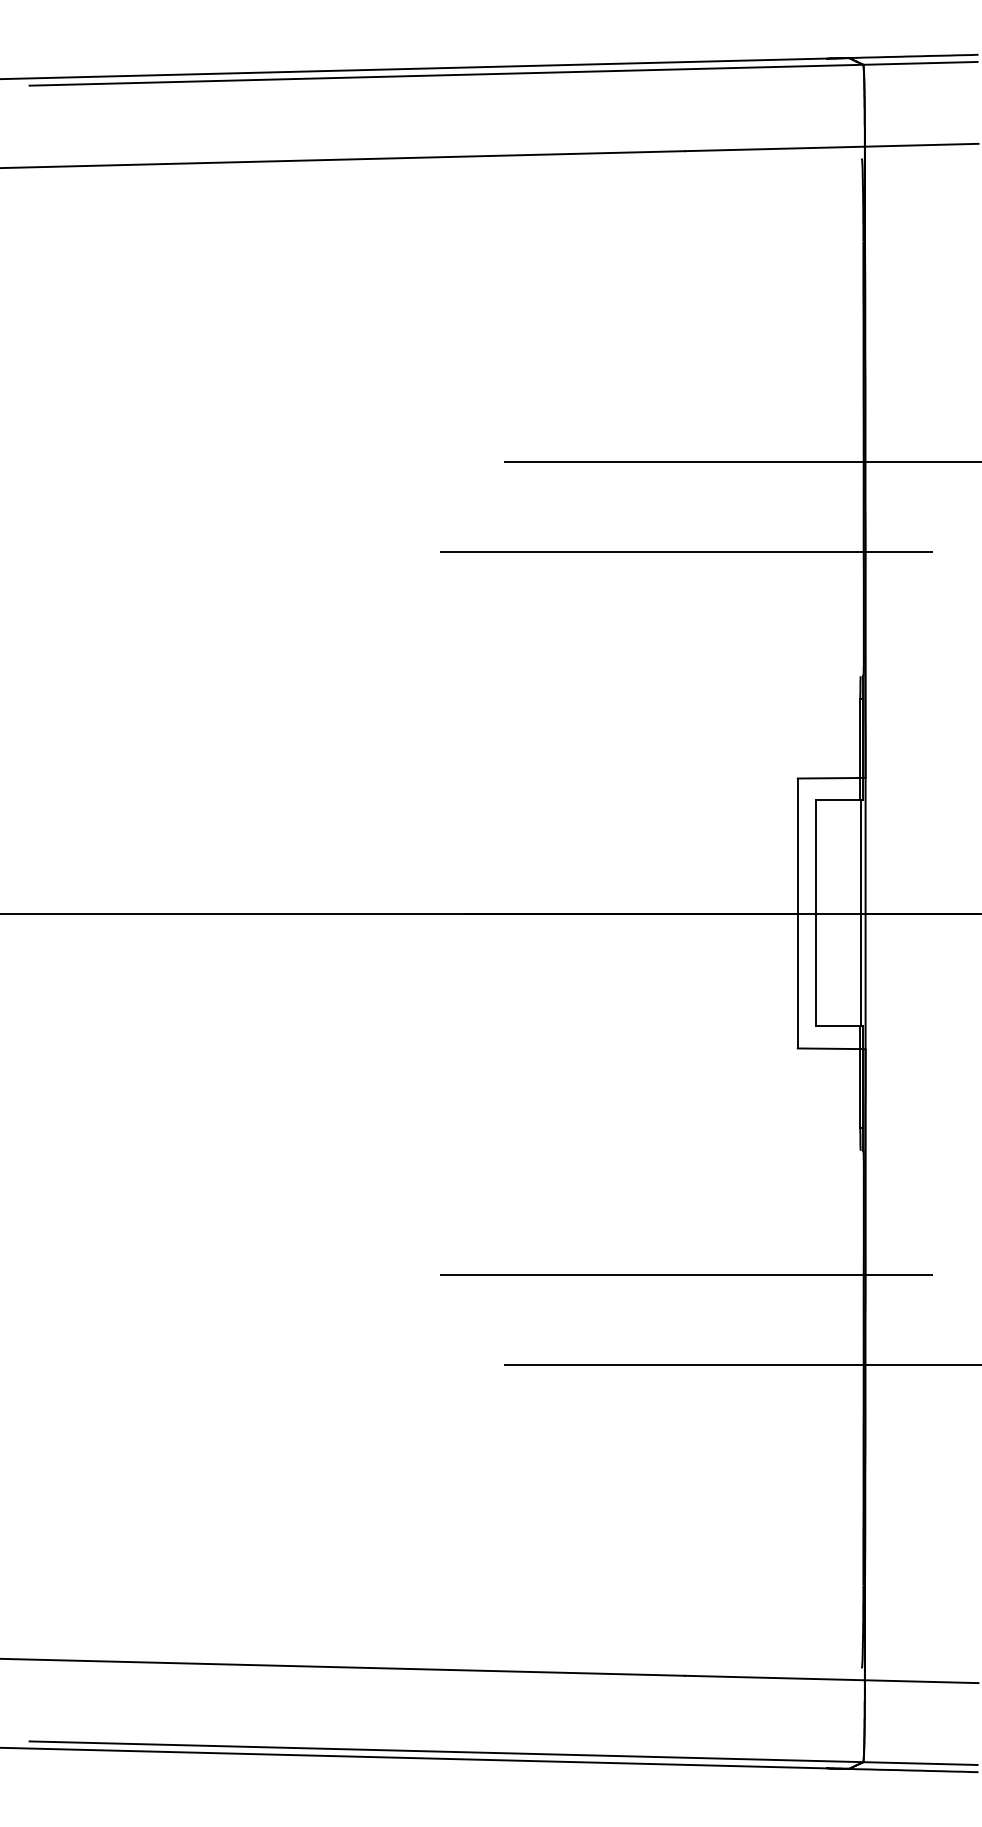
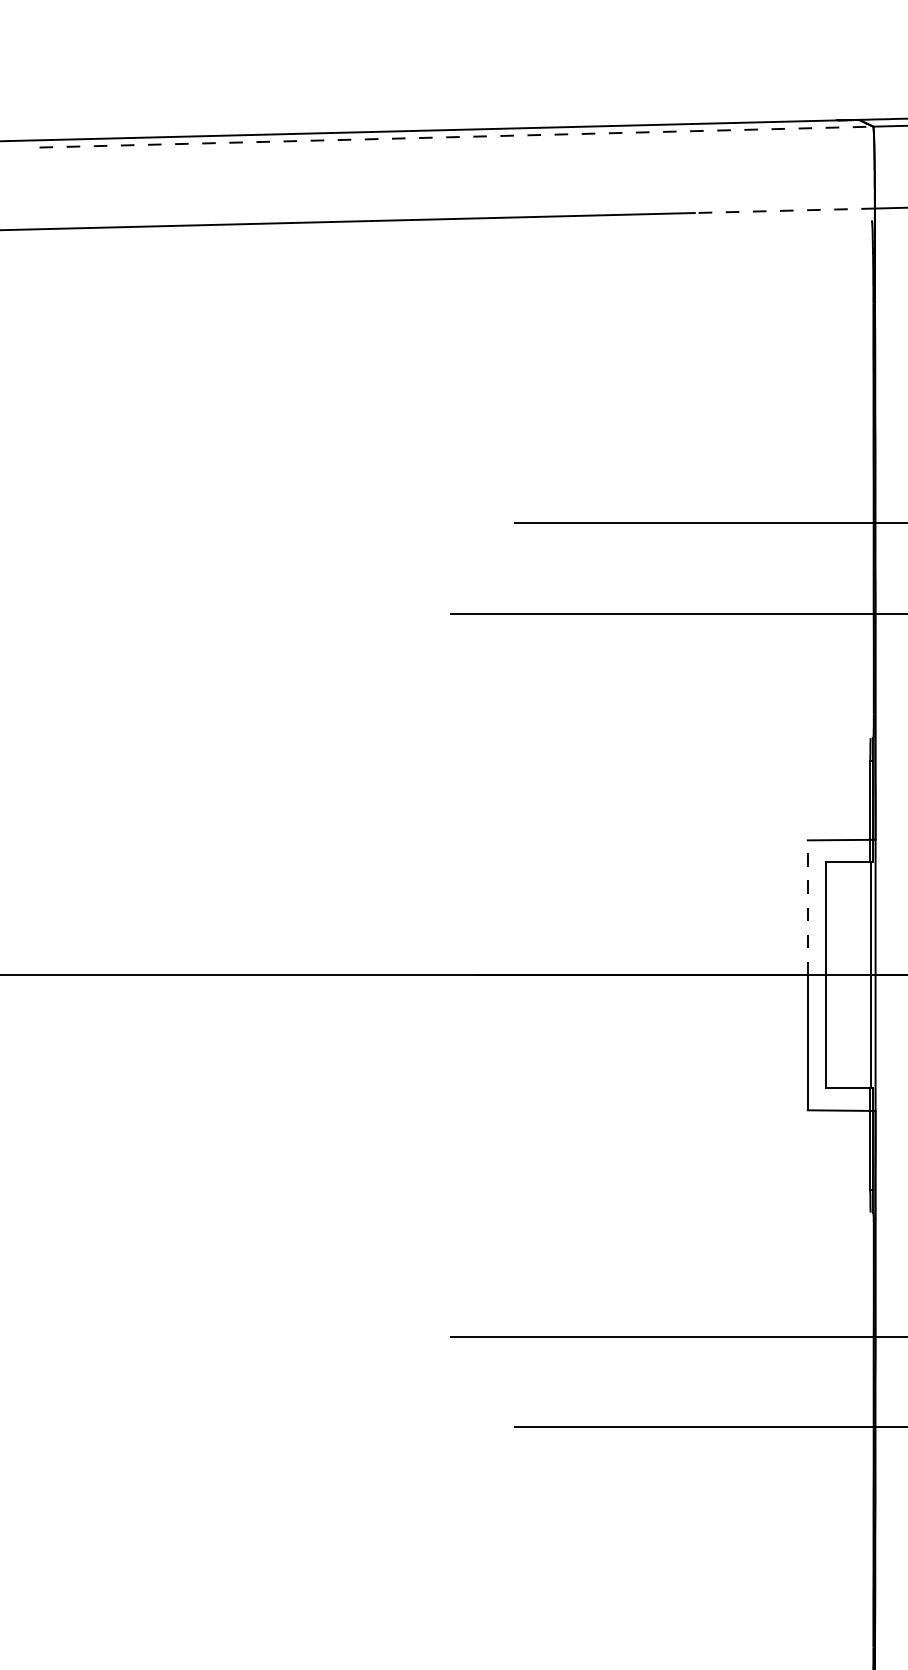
line: (446, 75) -> (456, 137), solid -> dashed
line: (774, 148) -> (784, 210), solid -> dashed
line: (797, 846) -> (807, 908), solid -> dashed

